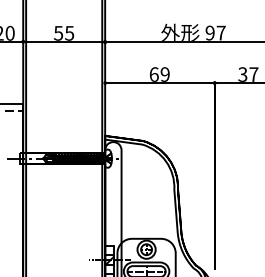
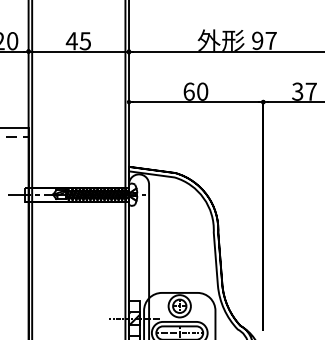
text: (58, 33) -> (71, 41), 55 -> 45
text: (165, 74) -> (202, 91), 69 -> 60

